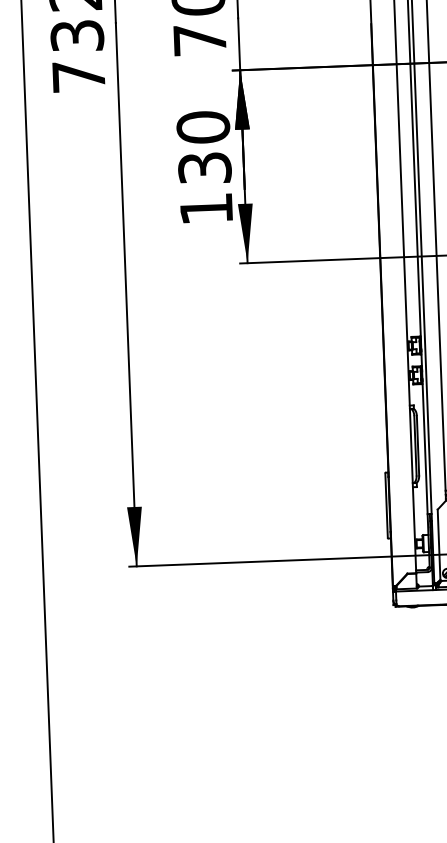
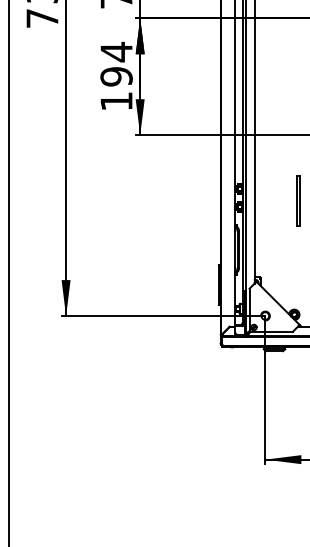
text: (203, 146) -> (116, 63), 130 -> 194

